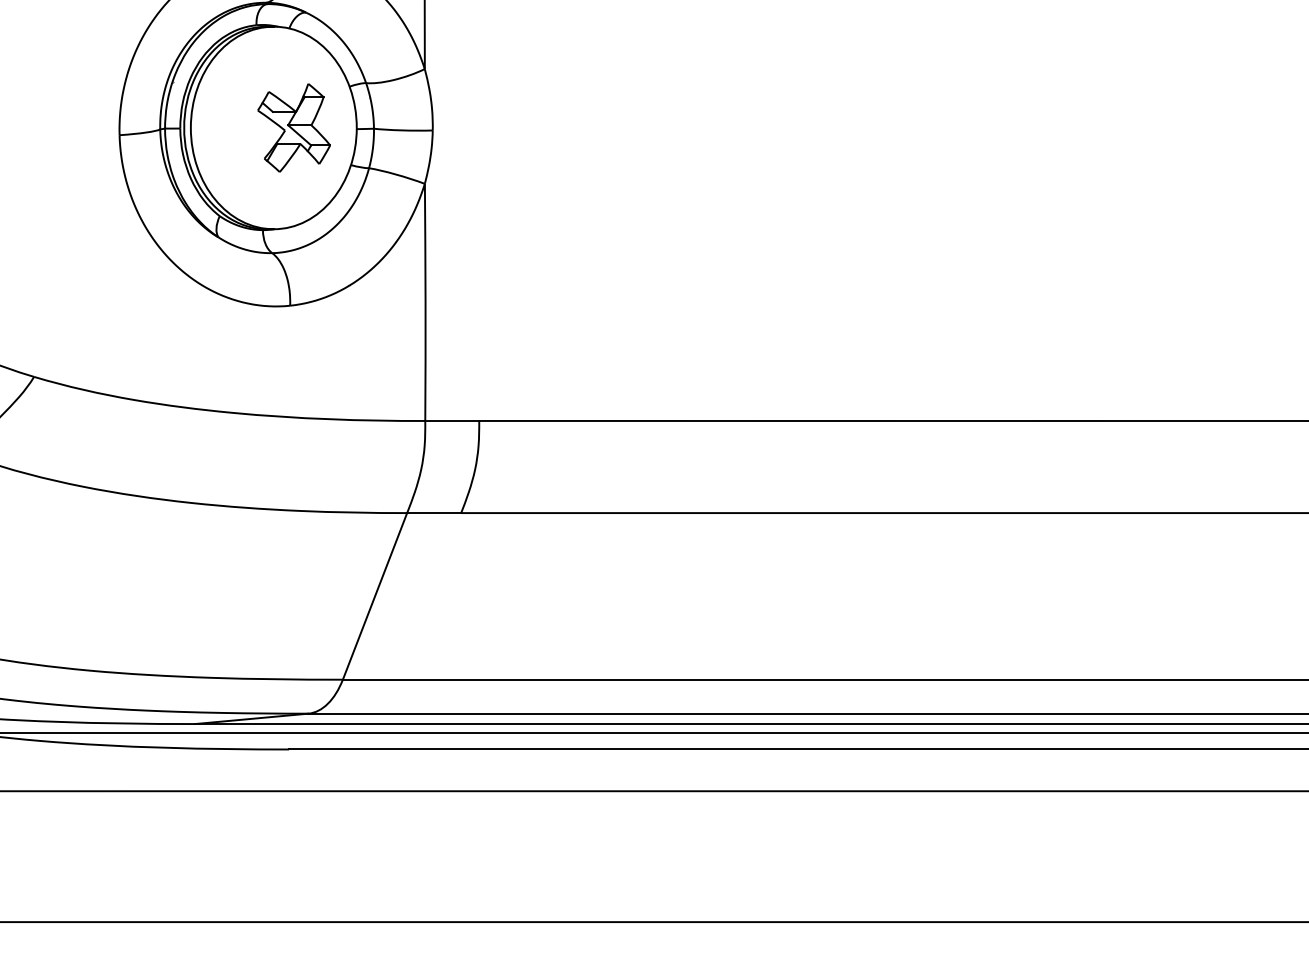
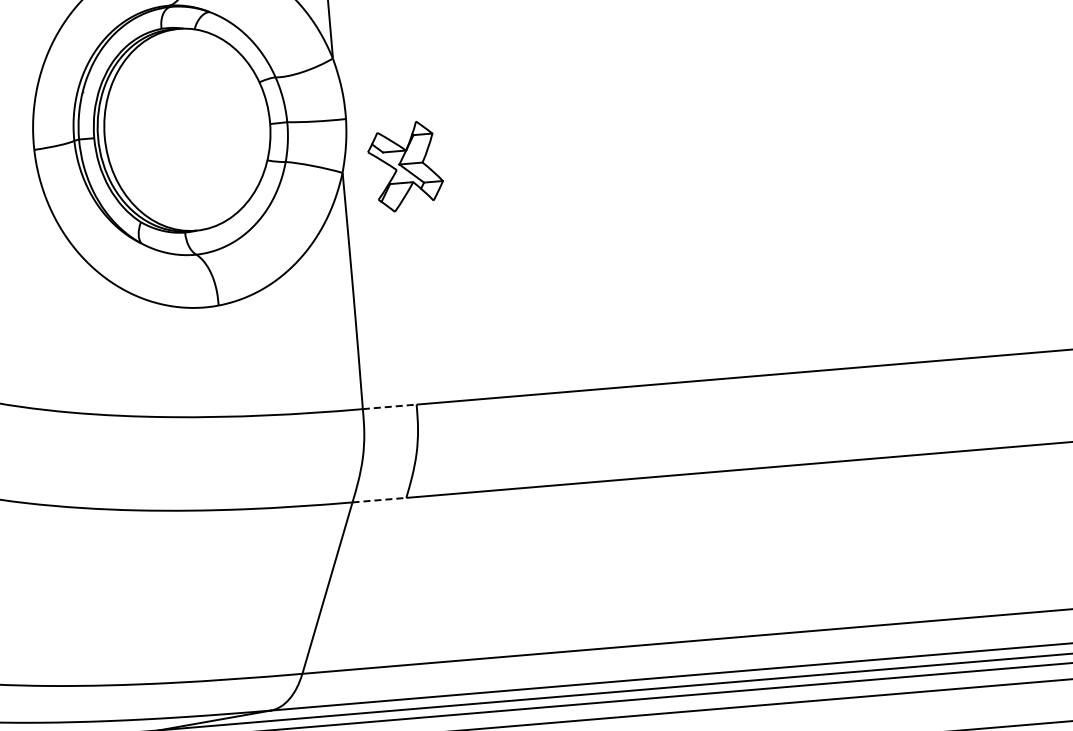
part: (293, 127) -> (404, 166), moved
line: (452, 420) -> (389, 406), solid -> dashed
line: (434, 513) -> (379, 500), solid -> dashed

